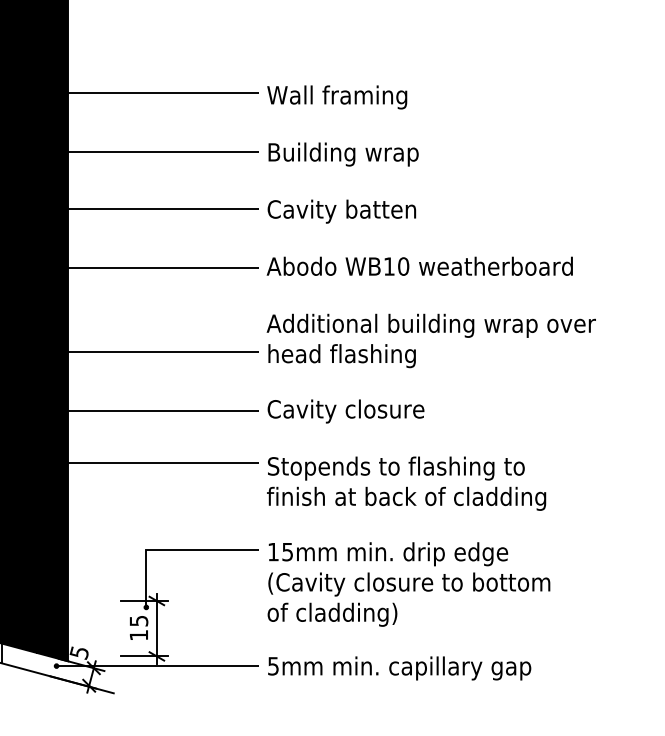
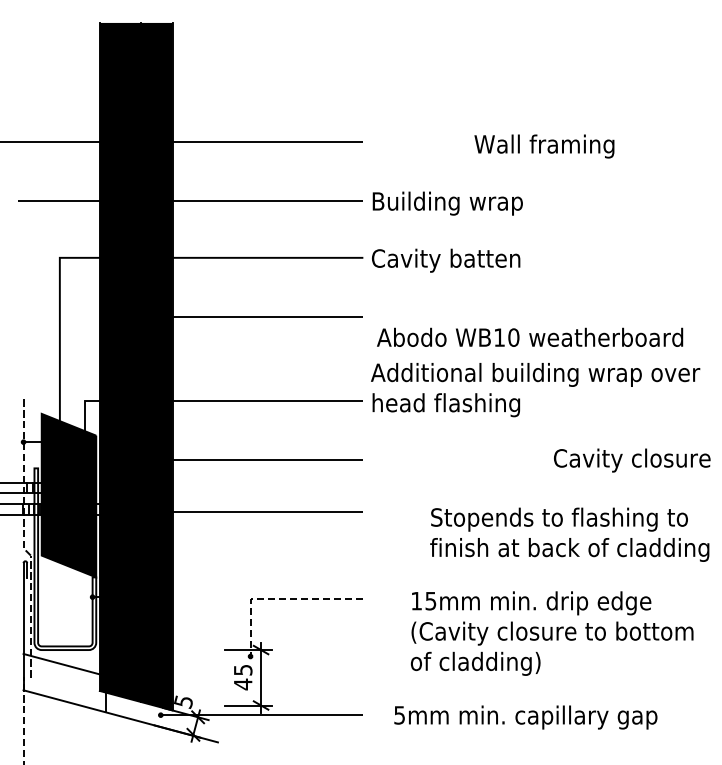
text: (337, 97) -> (544, 146), moved
text: (420, 265) -> (530, 336), moved
text: (346, 411) -> (632, 460), moved
text: (406, 483) -> (569, 534), moved
line: (174, 550) -> (278, 599), solid -> dashed
text: (409, 584) -> (552, 633), moved
text: (139, 635) -> (243, 684), 15 -> 45
text: (399, 668) -> (525, 717), moved

